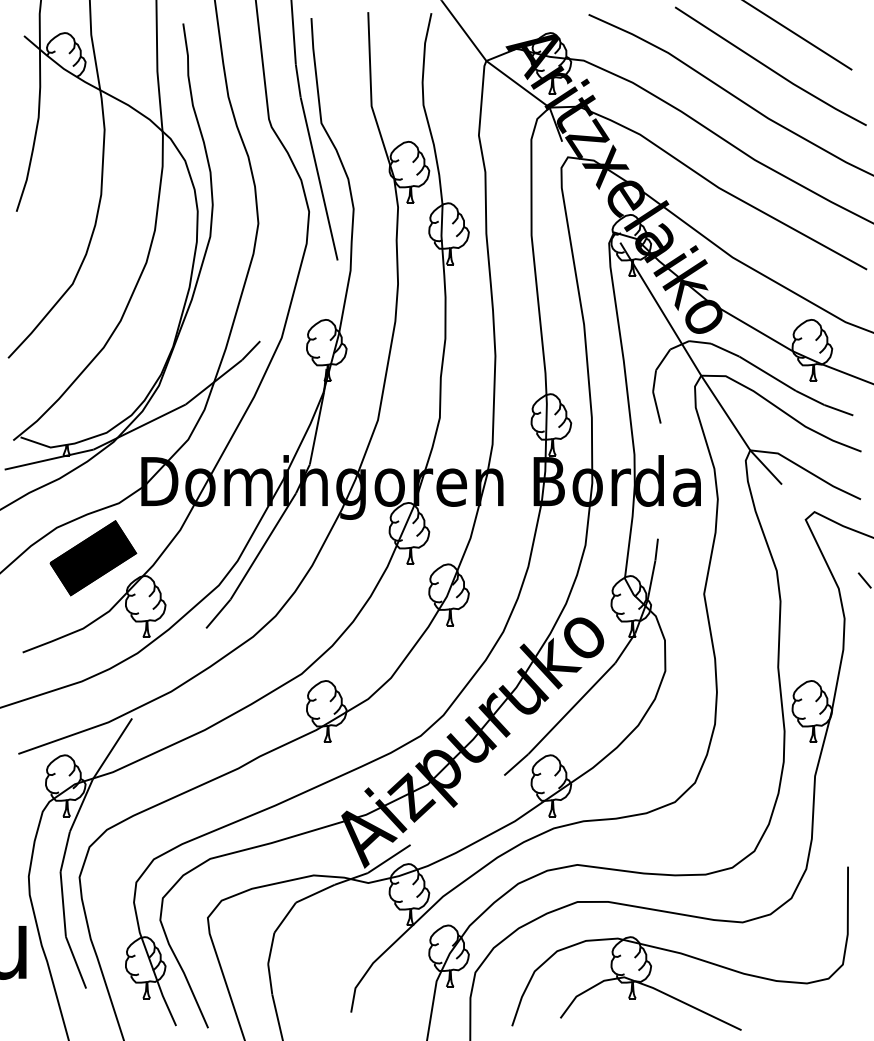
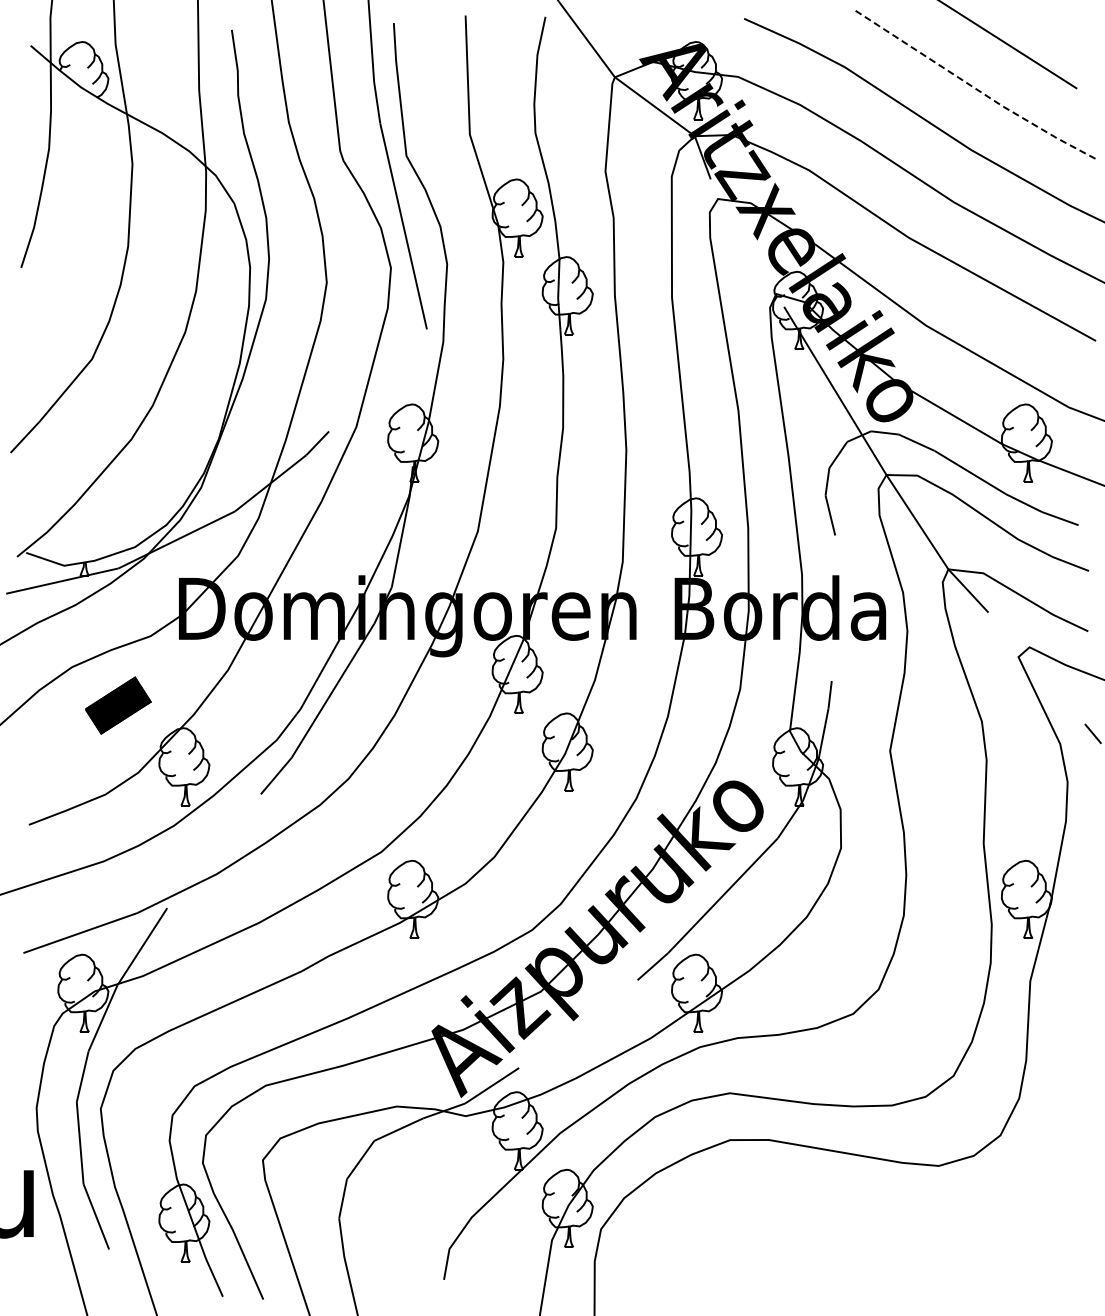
line: (770, 69) -> (973, 87), solid -> dashed
part: (93, 558) -> (118, 705), size x0.6
part: (679, 948) -> (859, 1198), removed

